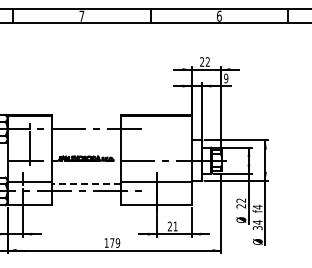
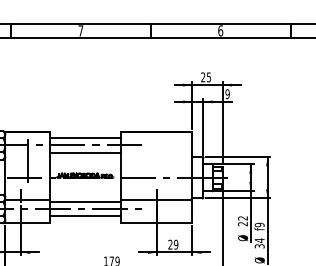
text: (207, 61) -> (208, 76), 22 -> 25
line: (86, 121) -> (85, 137), added
line: (86, 136) -> (85, 153), added
line: (86, 184) -> (85, 201), dashed -> solid
line: (86, 198) -> (85, 216), added
text: (257, 206) -> (259, 224), f4 -> f9
text: (175, 226) -> (176, 244), 21 -> 29

